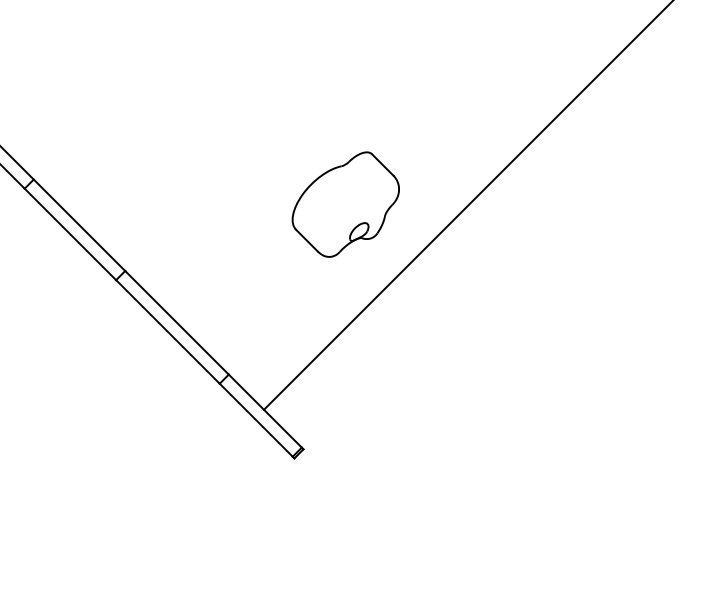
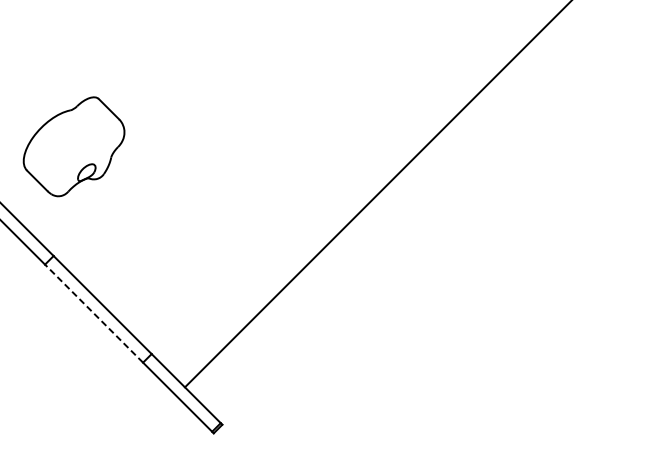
part: (345, 204) -> (73, 146), moved
line: (167, 331) -> (93, 313), solid -> dashed

